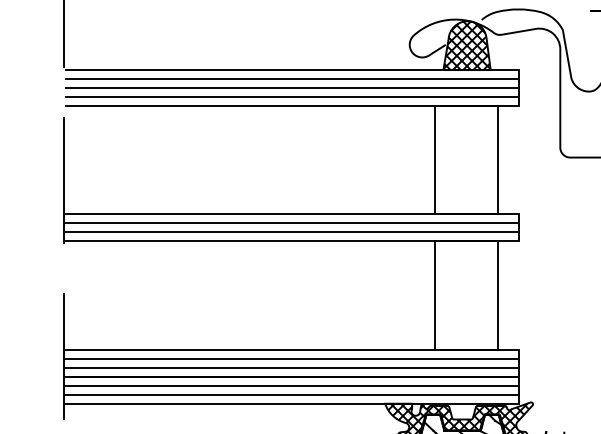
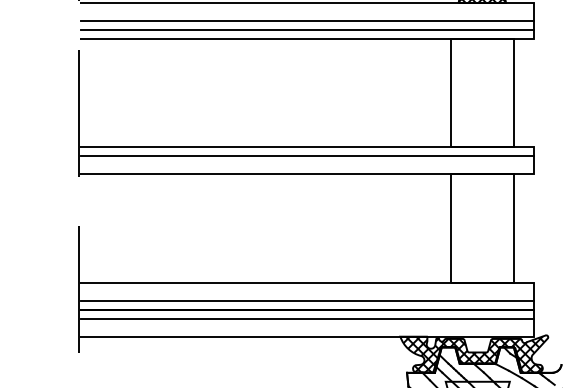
line: (291, 79) -> (306, 12), removed
line: (291, 232) -> (306, 165), removed
line: (291, 358) -> (306, 291), removed
line: (291, 394) -> (306, 327), removed

